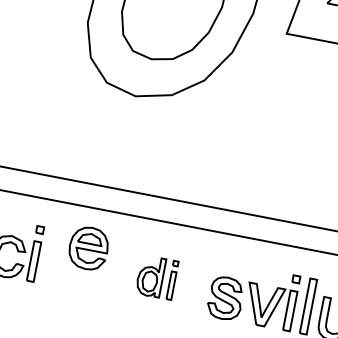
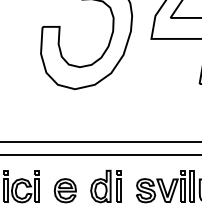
part: (87, 247) -> (64, 190), moved
part: (156, 277) -> (105, 186), size x1.43

